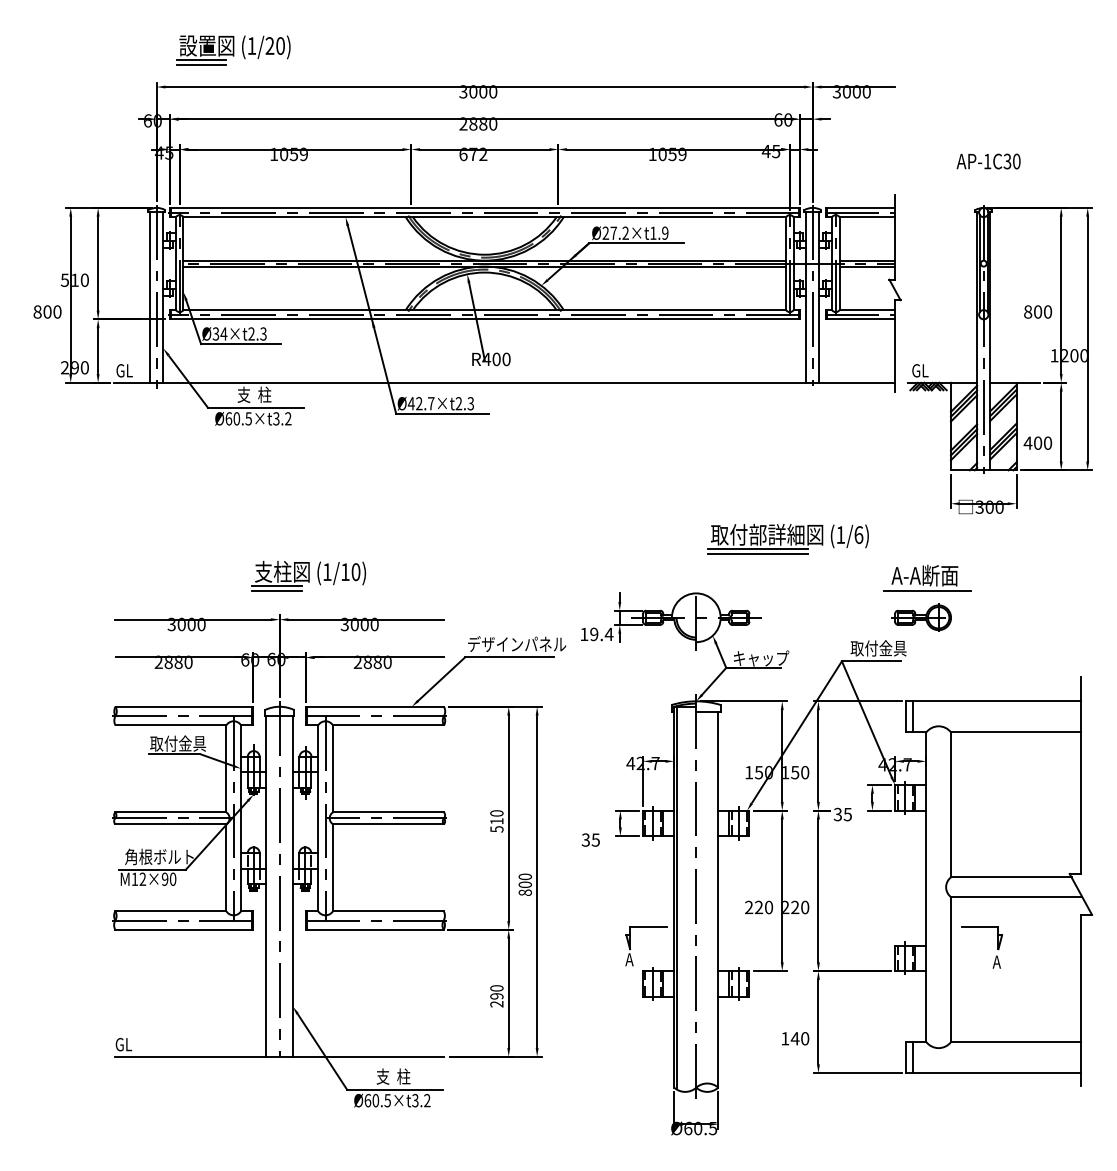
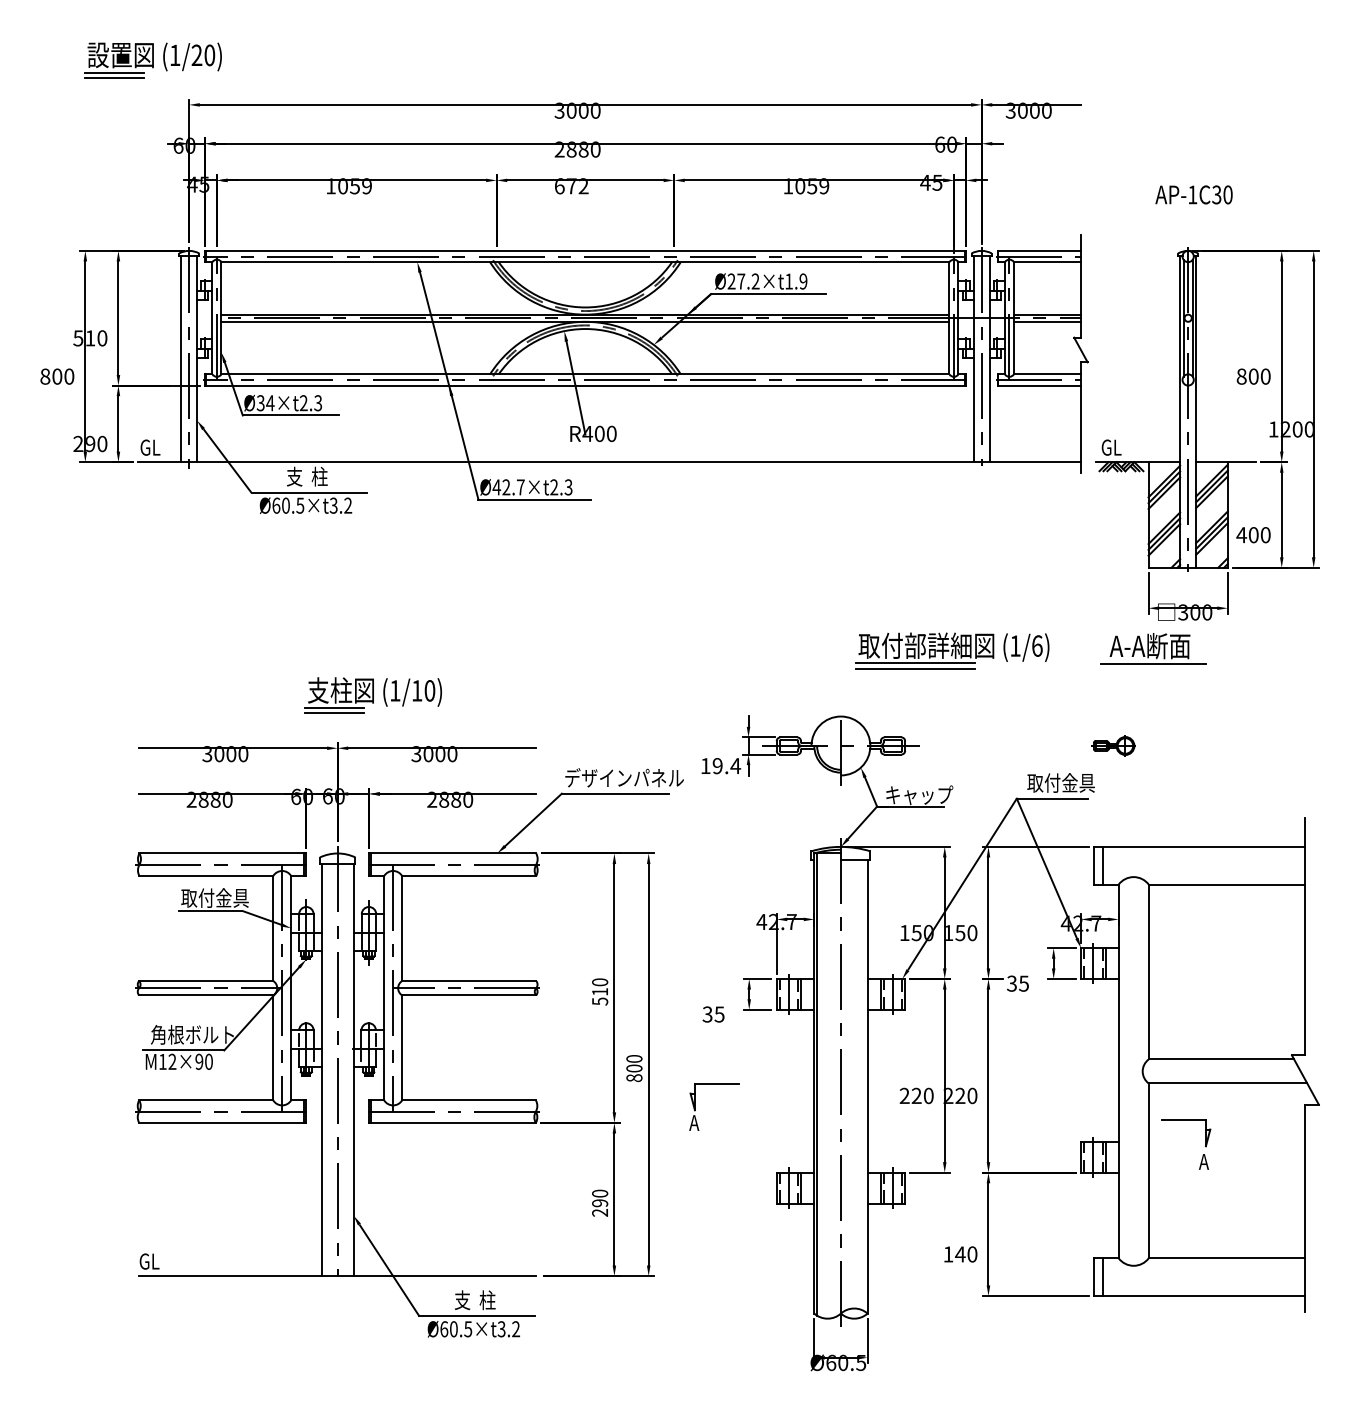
part: (233, 50) -> (152, 60), moved
part: (927, 577) -> (1153, 648), moved
part: (921, 617) -> (1112, 745), size x0.6
part: (630, 946) -> (695, 1106), moved

